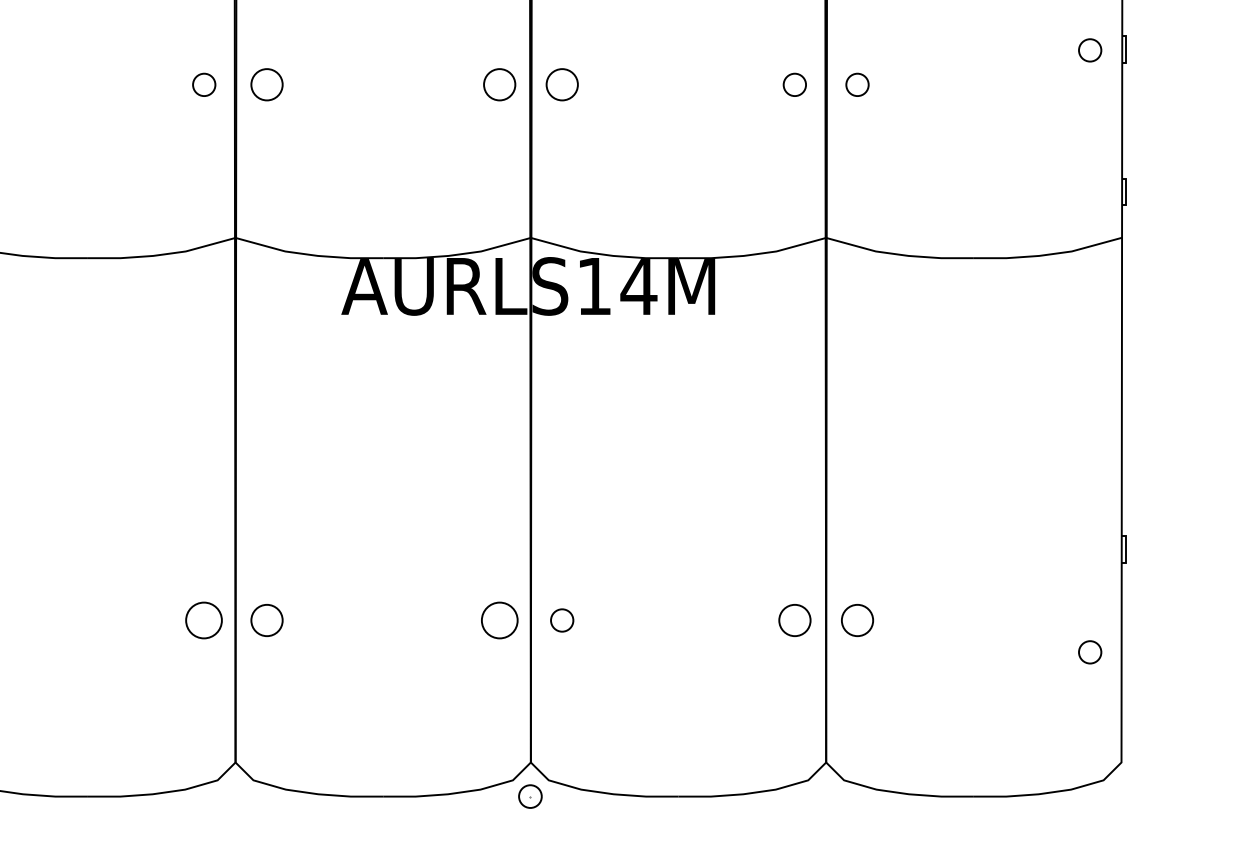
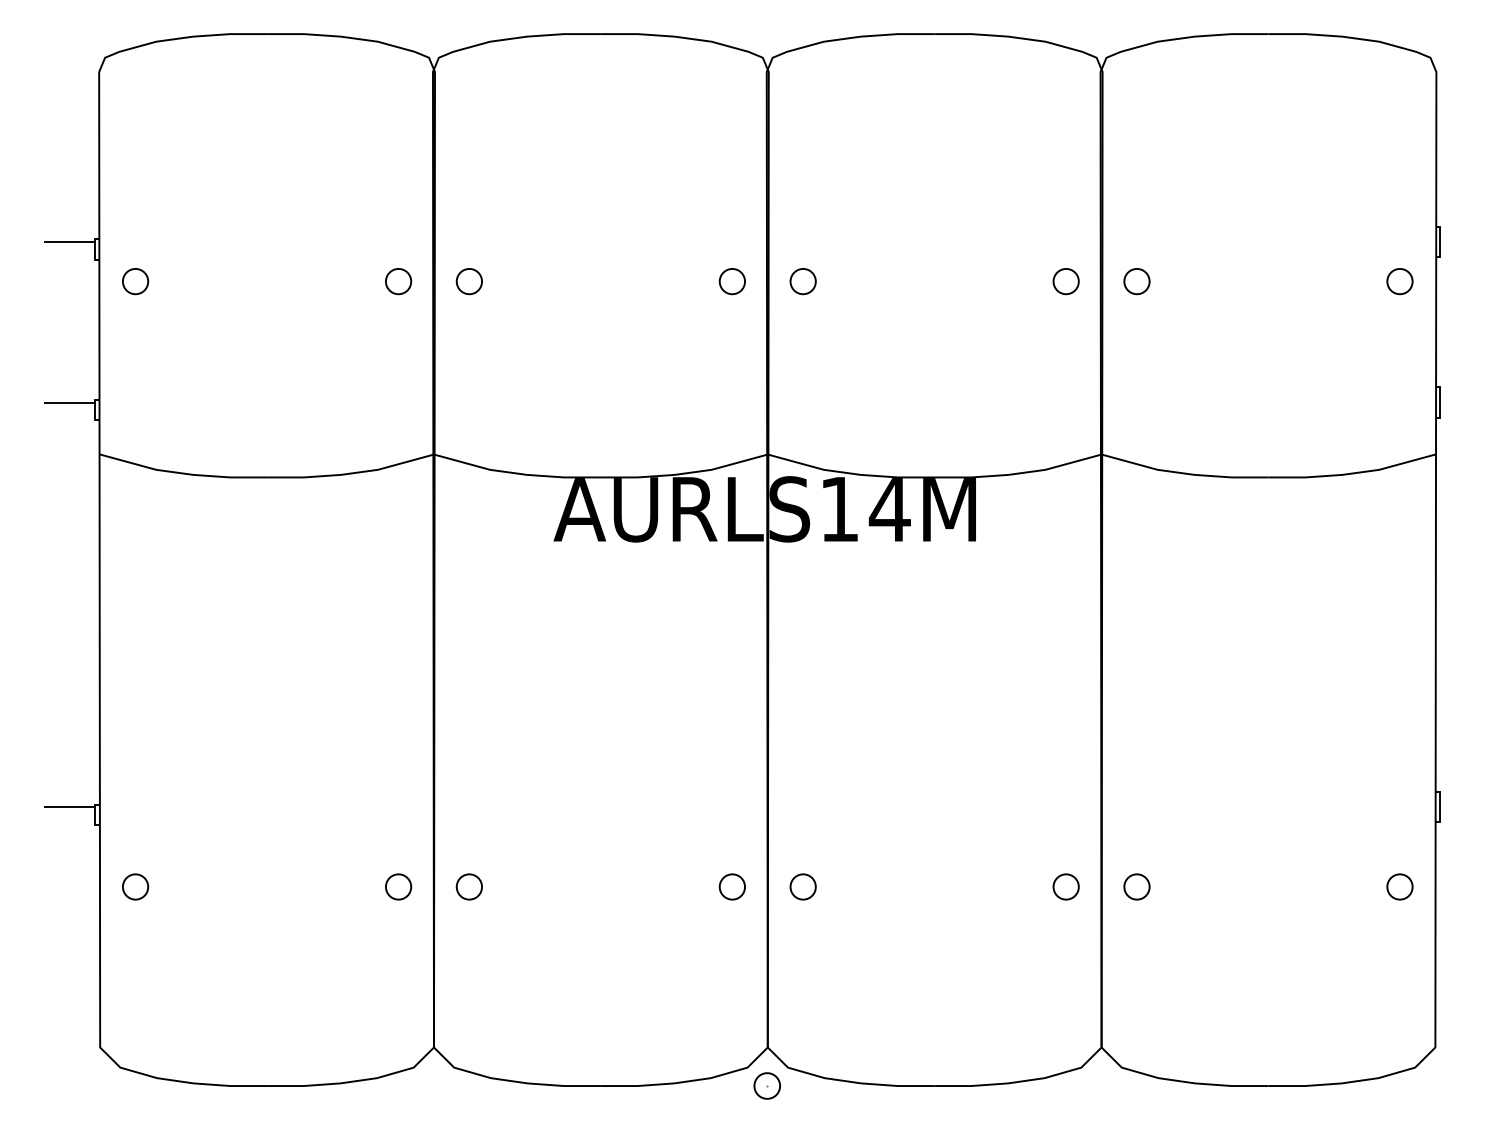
circle: (1089, 50) -> (1399, 281), moved
circle: (266, 84) -> (468, 281), size x0.71
circle: (498, 84) -> (731, 281), size x0.71
circle: (561, 84) -> (802, 281), size x0.71
circle: (204, 620) -> (398, 886), size x0.62
circle: (266, 620) -> (468, 886), size x0.71
circle: (498, 620) -> (731, 886), size x0.62
circle: (794, 620) -> (1065, 886), size x0.71
circle: (857, 620) -> (1136, 886), size x0.71
circle: (1089, 651) -> (1399, 886), moved

